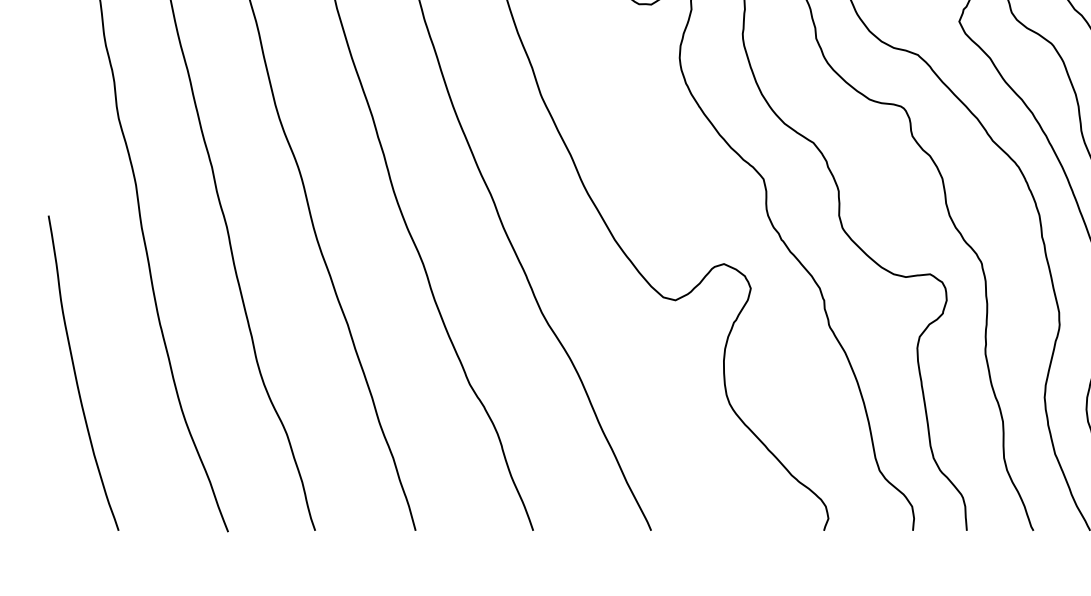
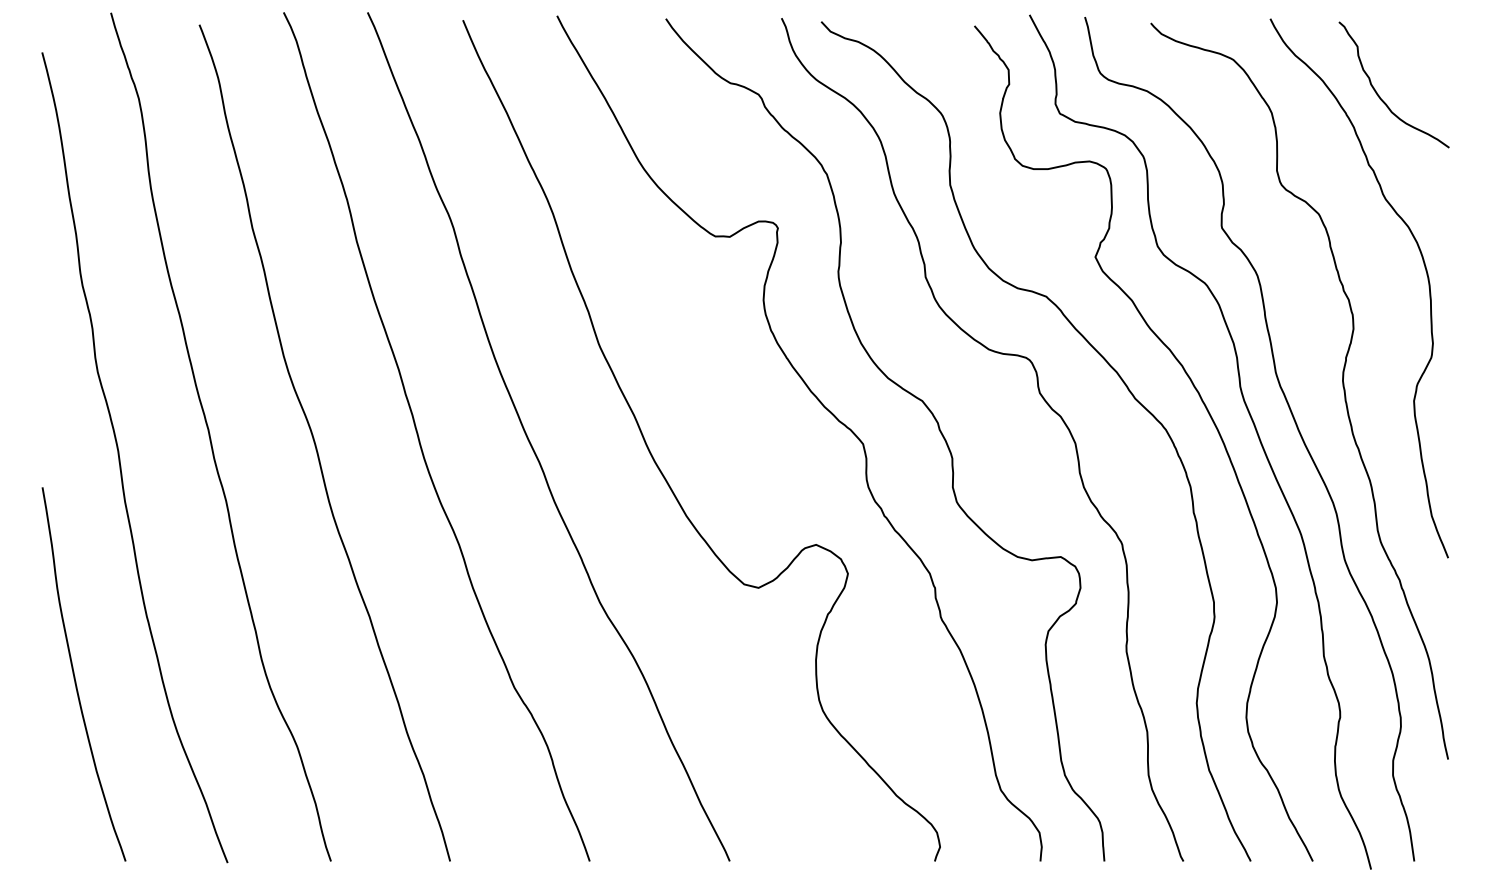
curve: (76, 374) -> (75, 676), moved

